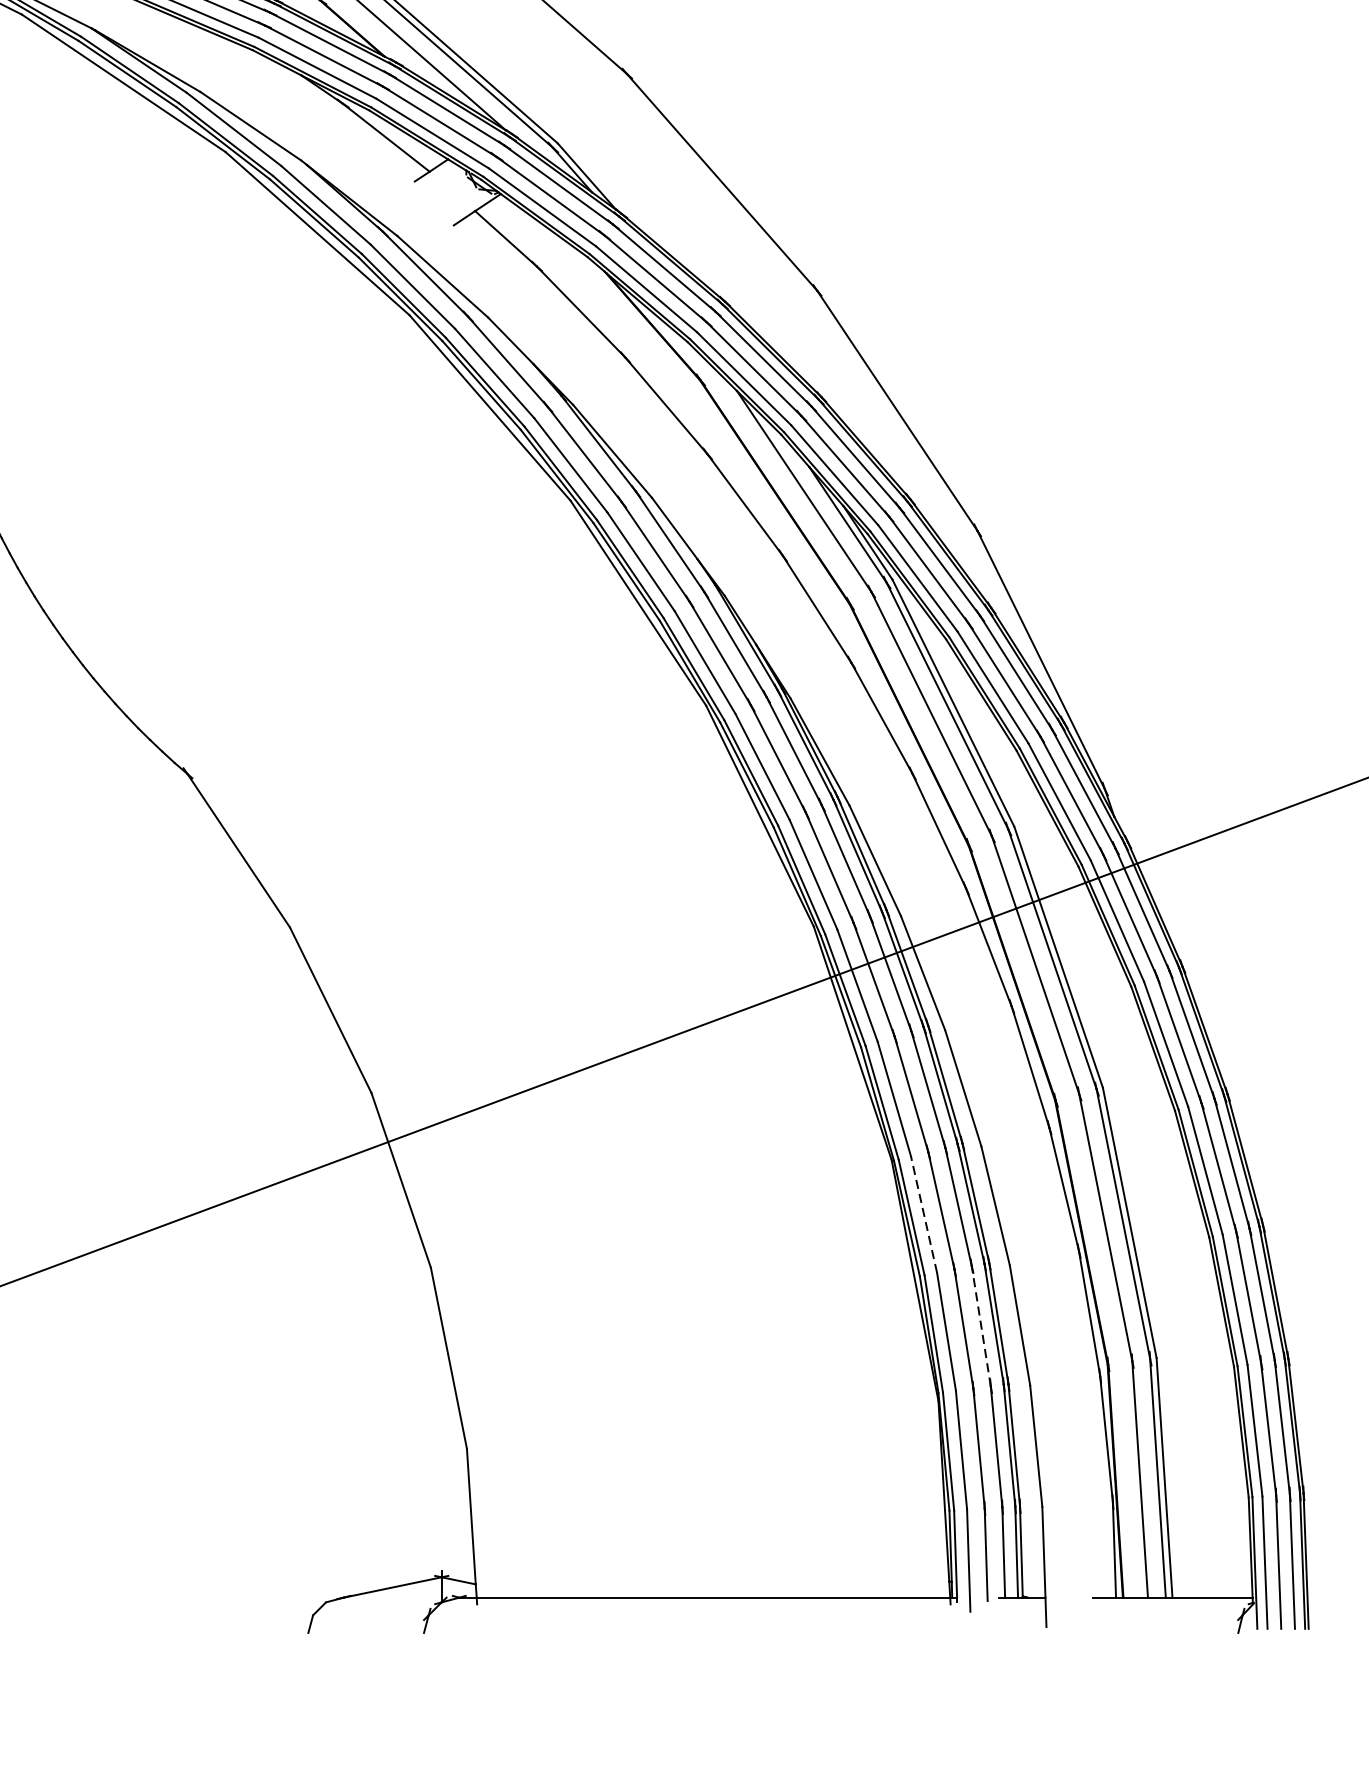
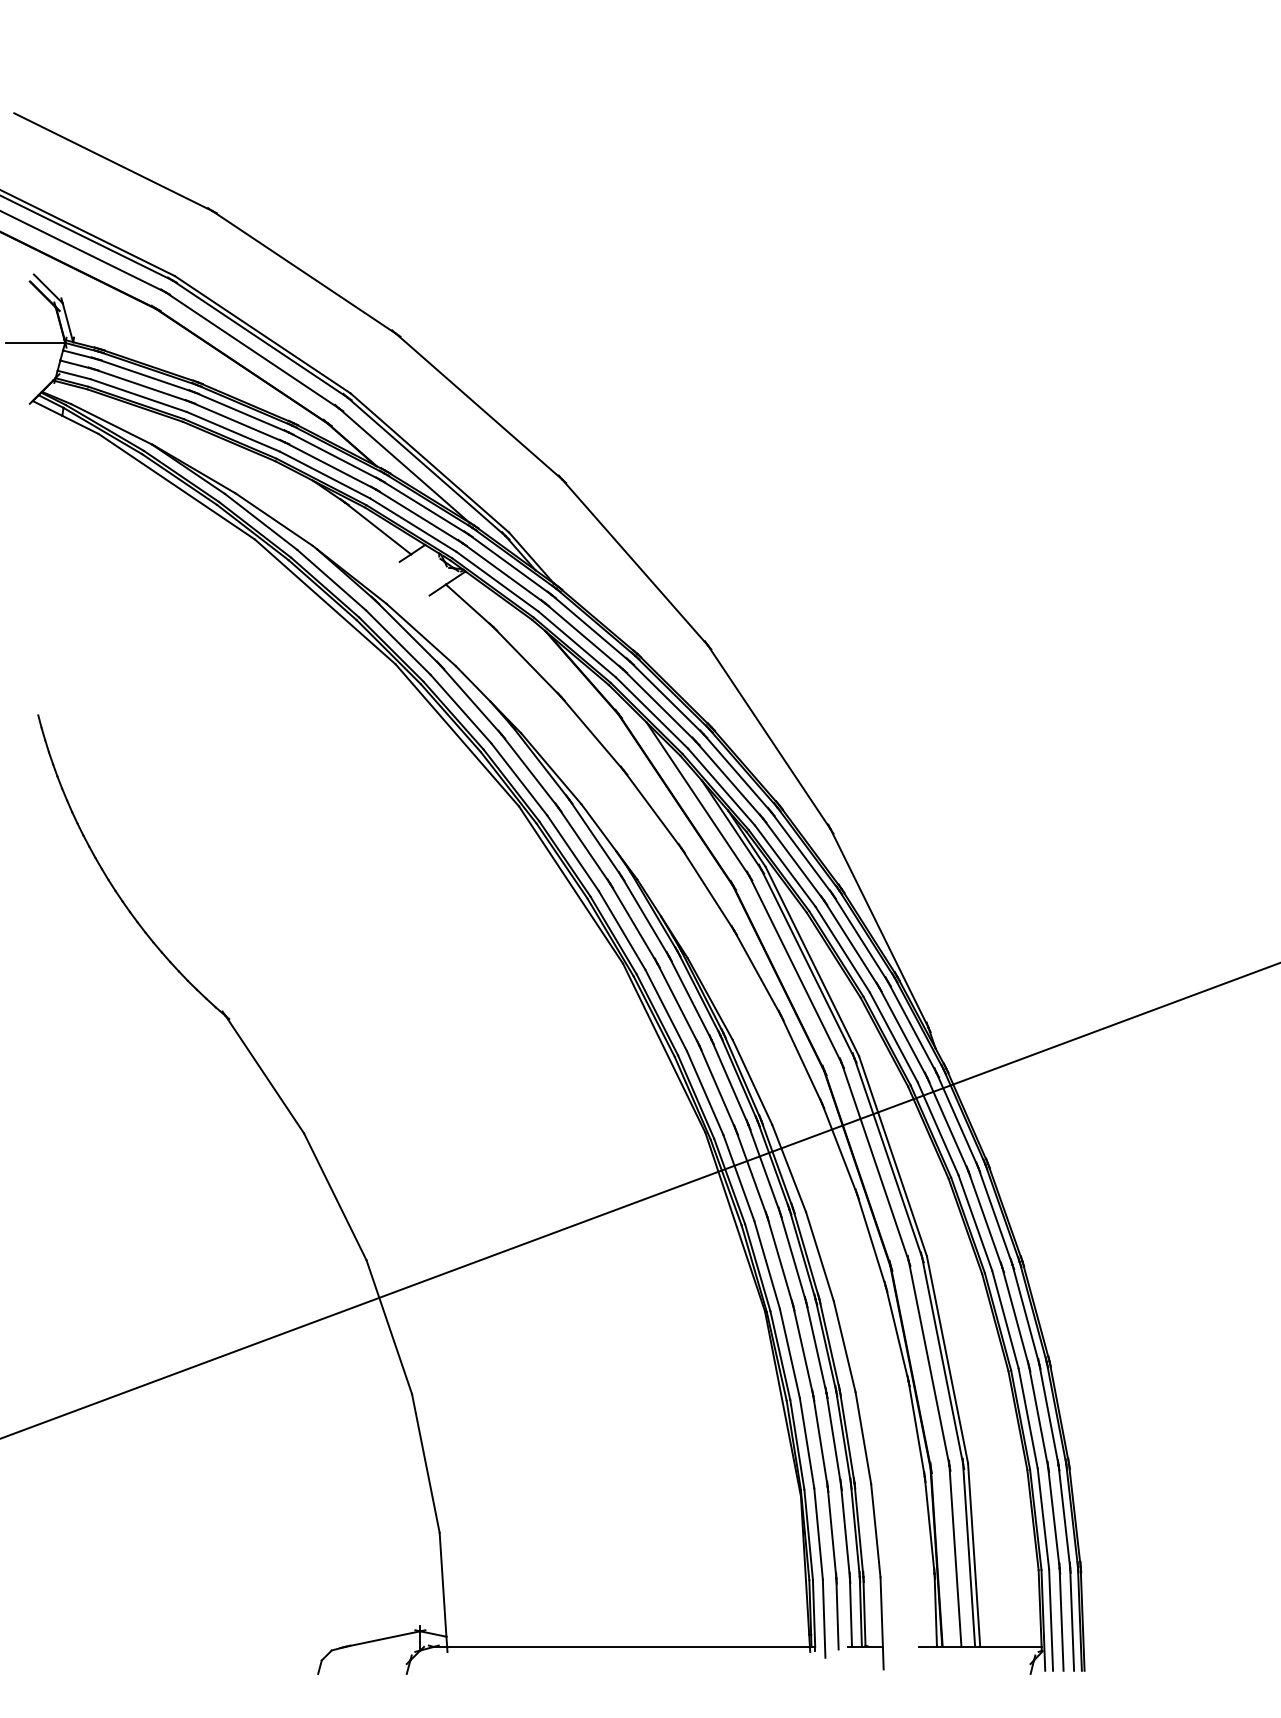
line: (923, 1214) -> (789, 1353), dashed -> solid
line: (980, 1326) -> (833, 1439), dashed -> solid

